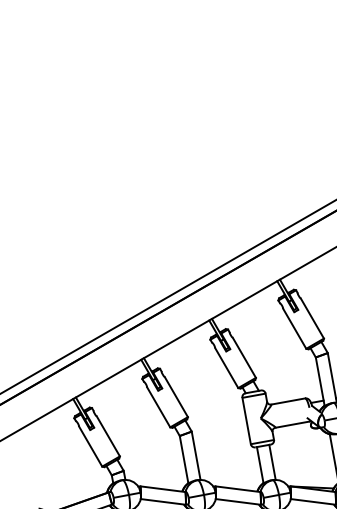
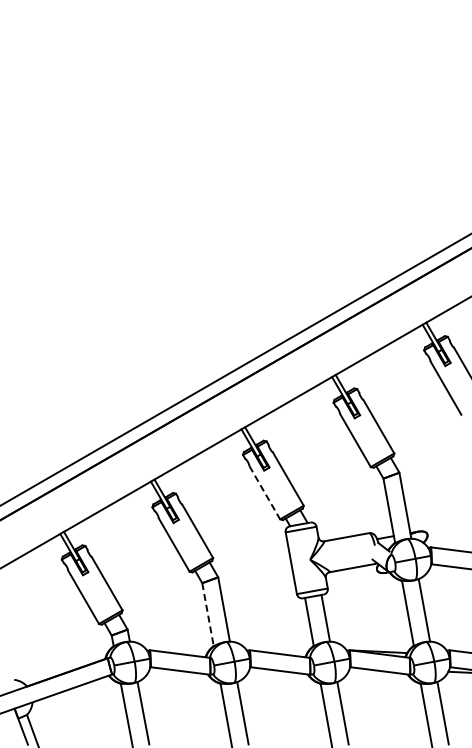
line: (226, 367) -> (264, 492), solid -> dashed
line: (184, 459) -> (208, 614), solid -> dashed

